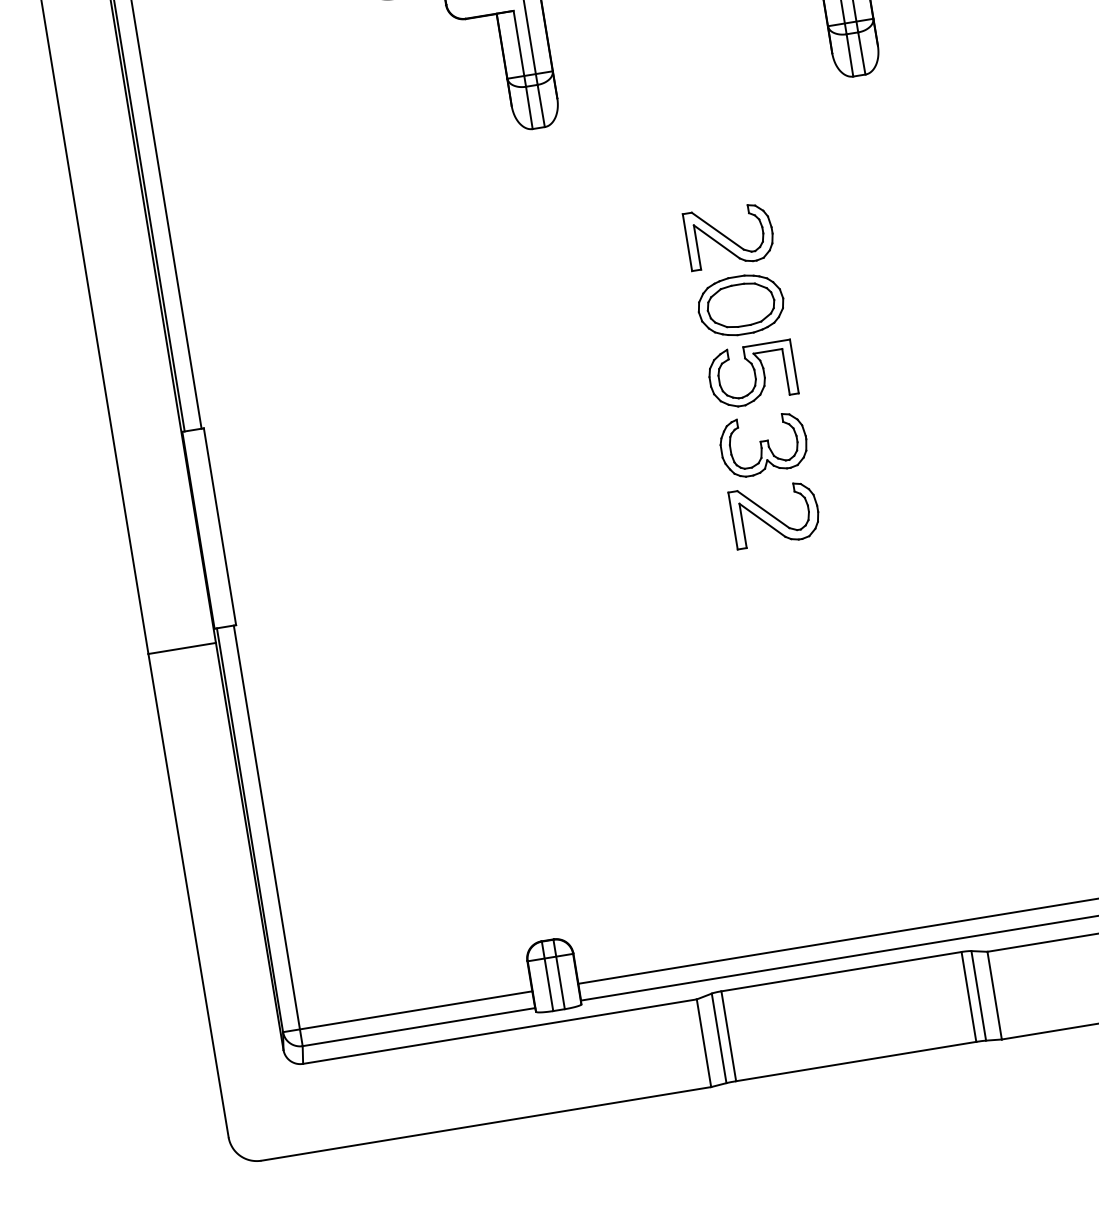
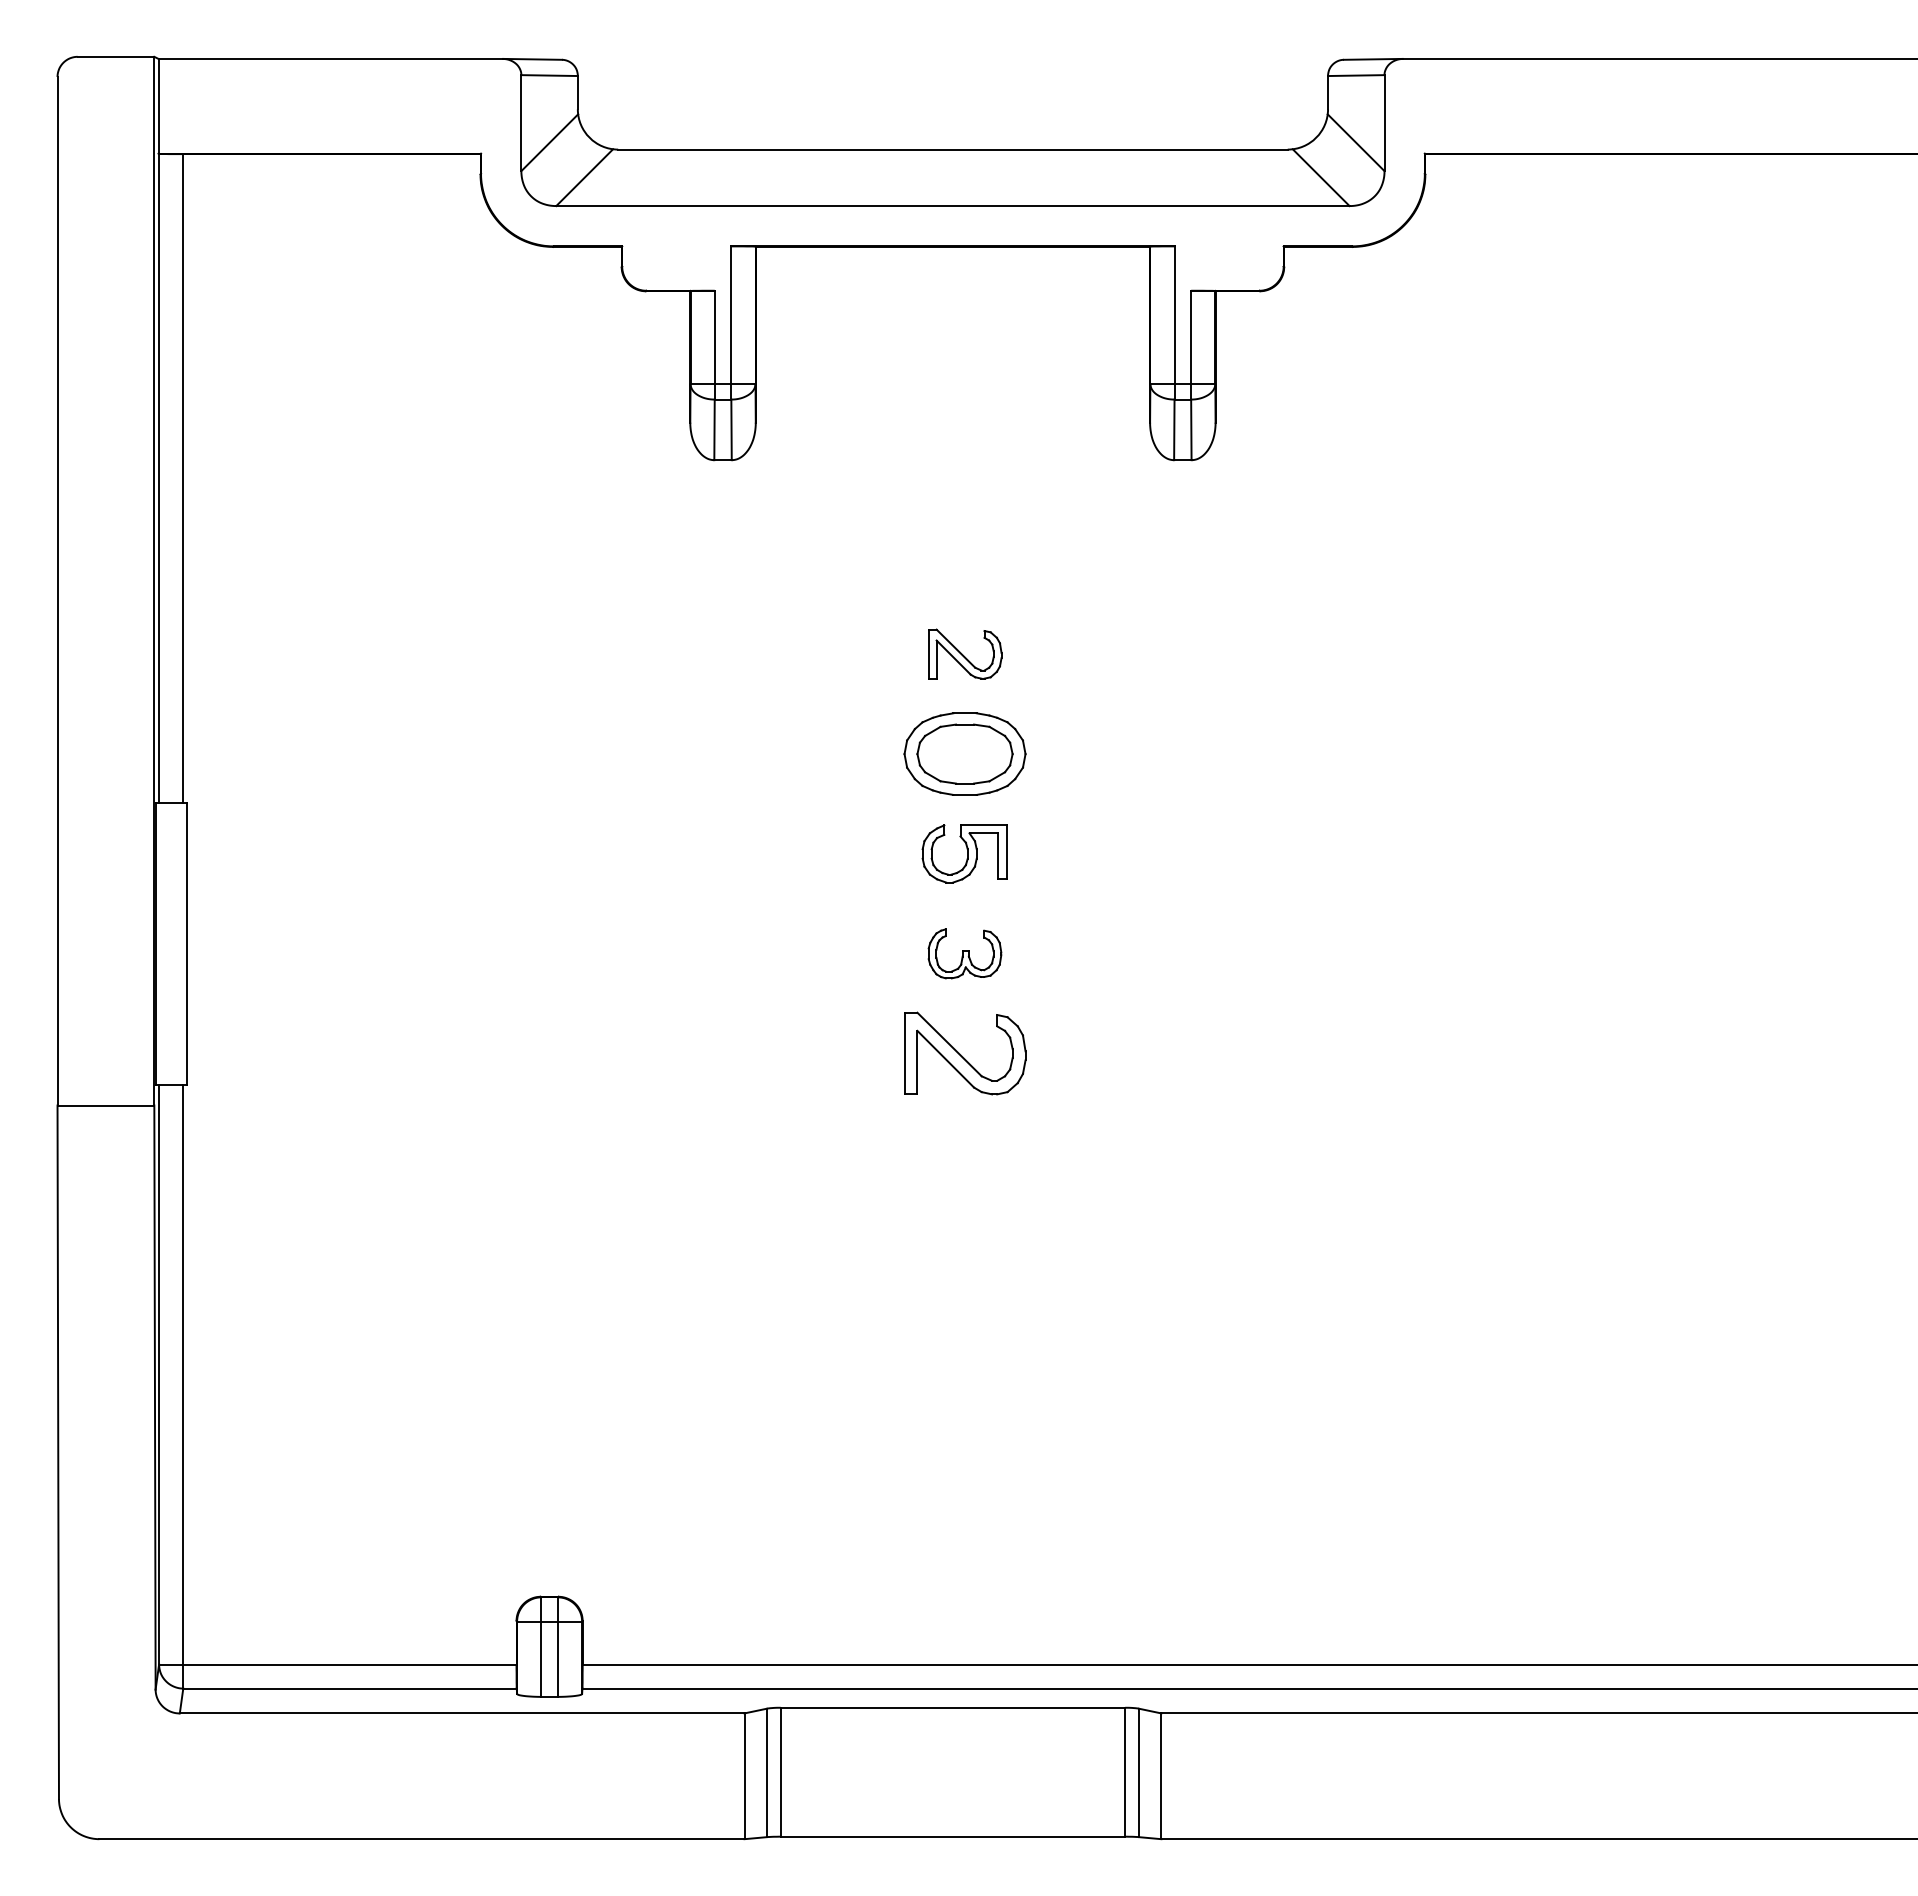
part: (729, 235) -> (965, 653), size x0.6
part: (752, 374) -> (964, 853), size x0.7
part: (763, 444) -> (964, 953), size x0.6

